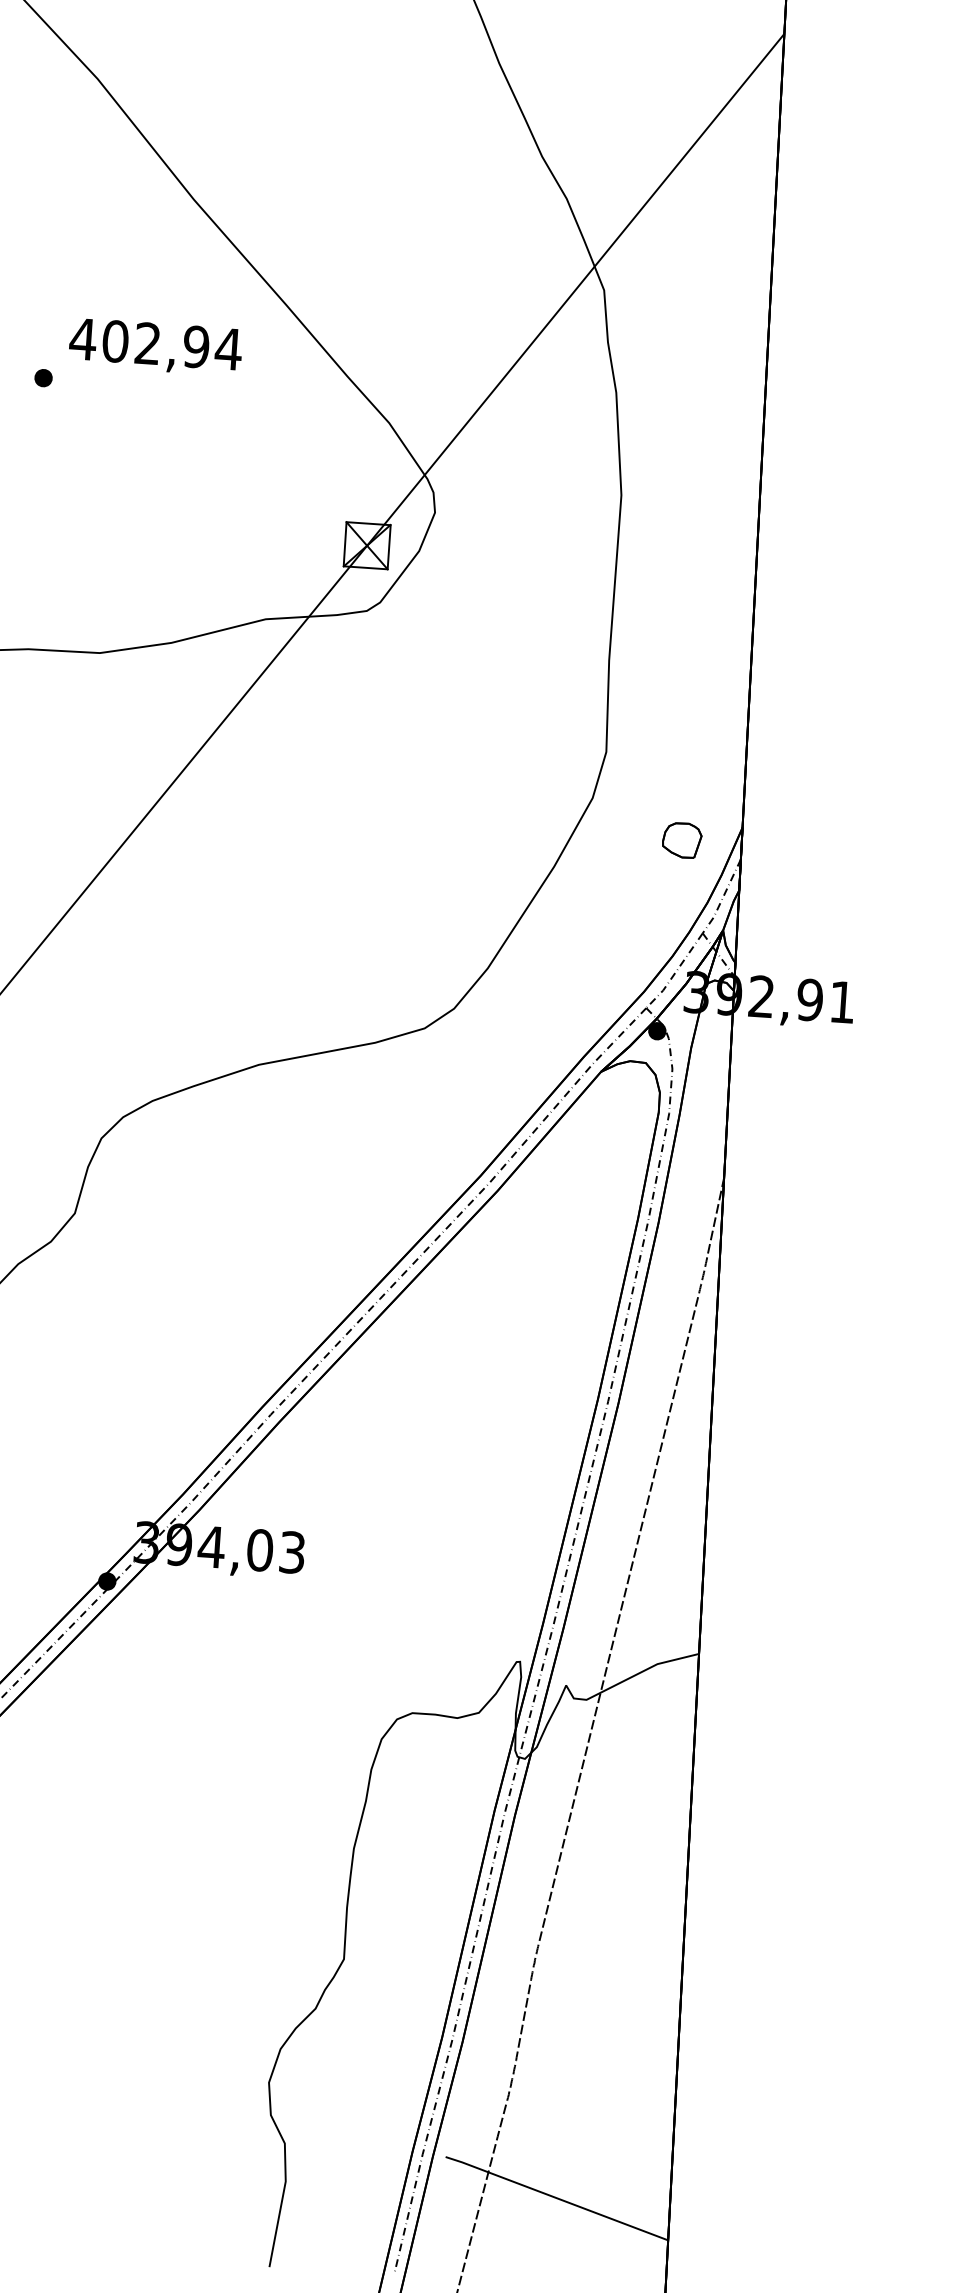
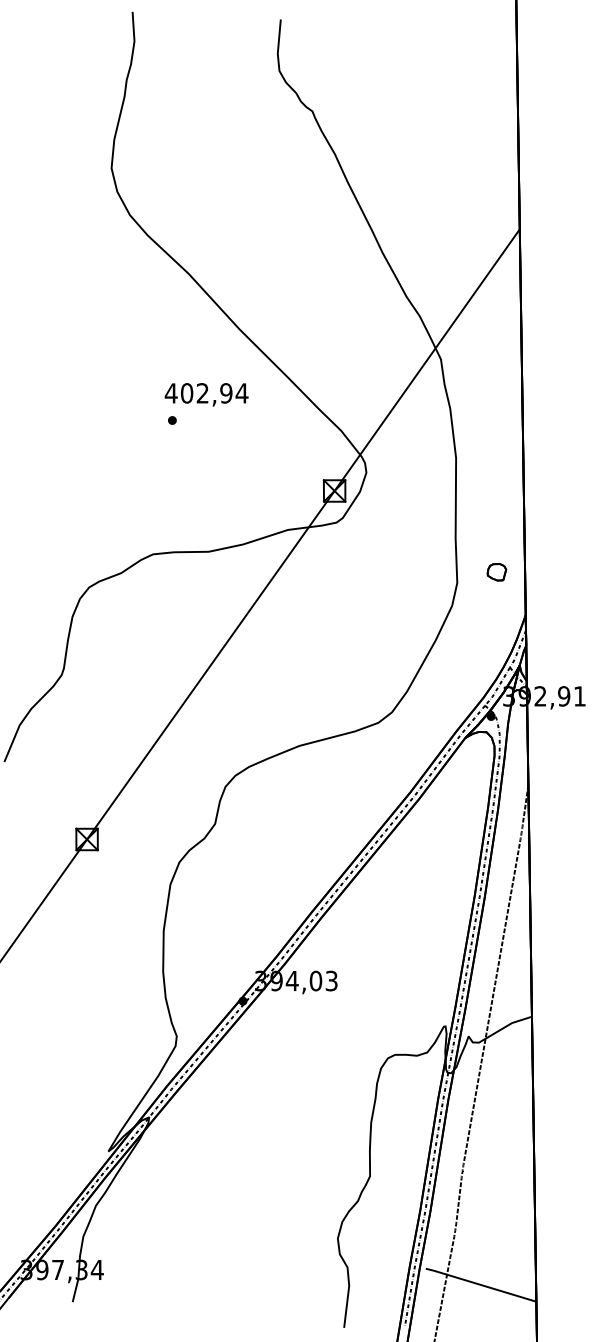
text: (155, 346) -> (206, 394), moved
part: (681, 840) -> (496, 572), moved

